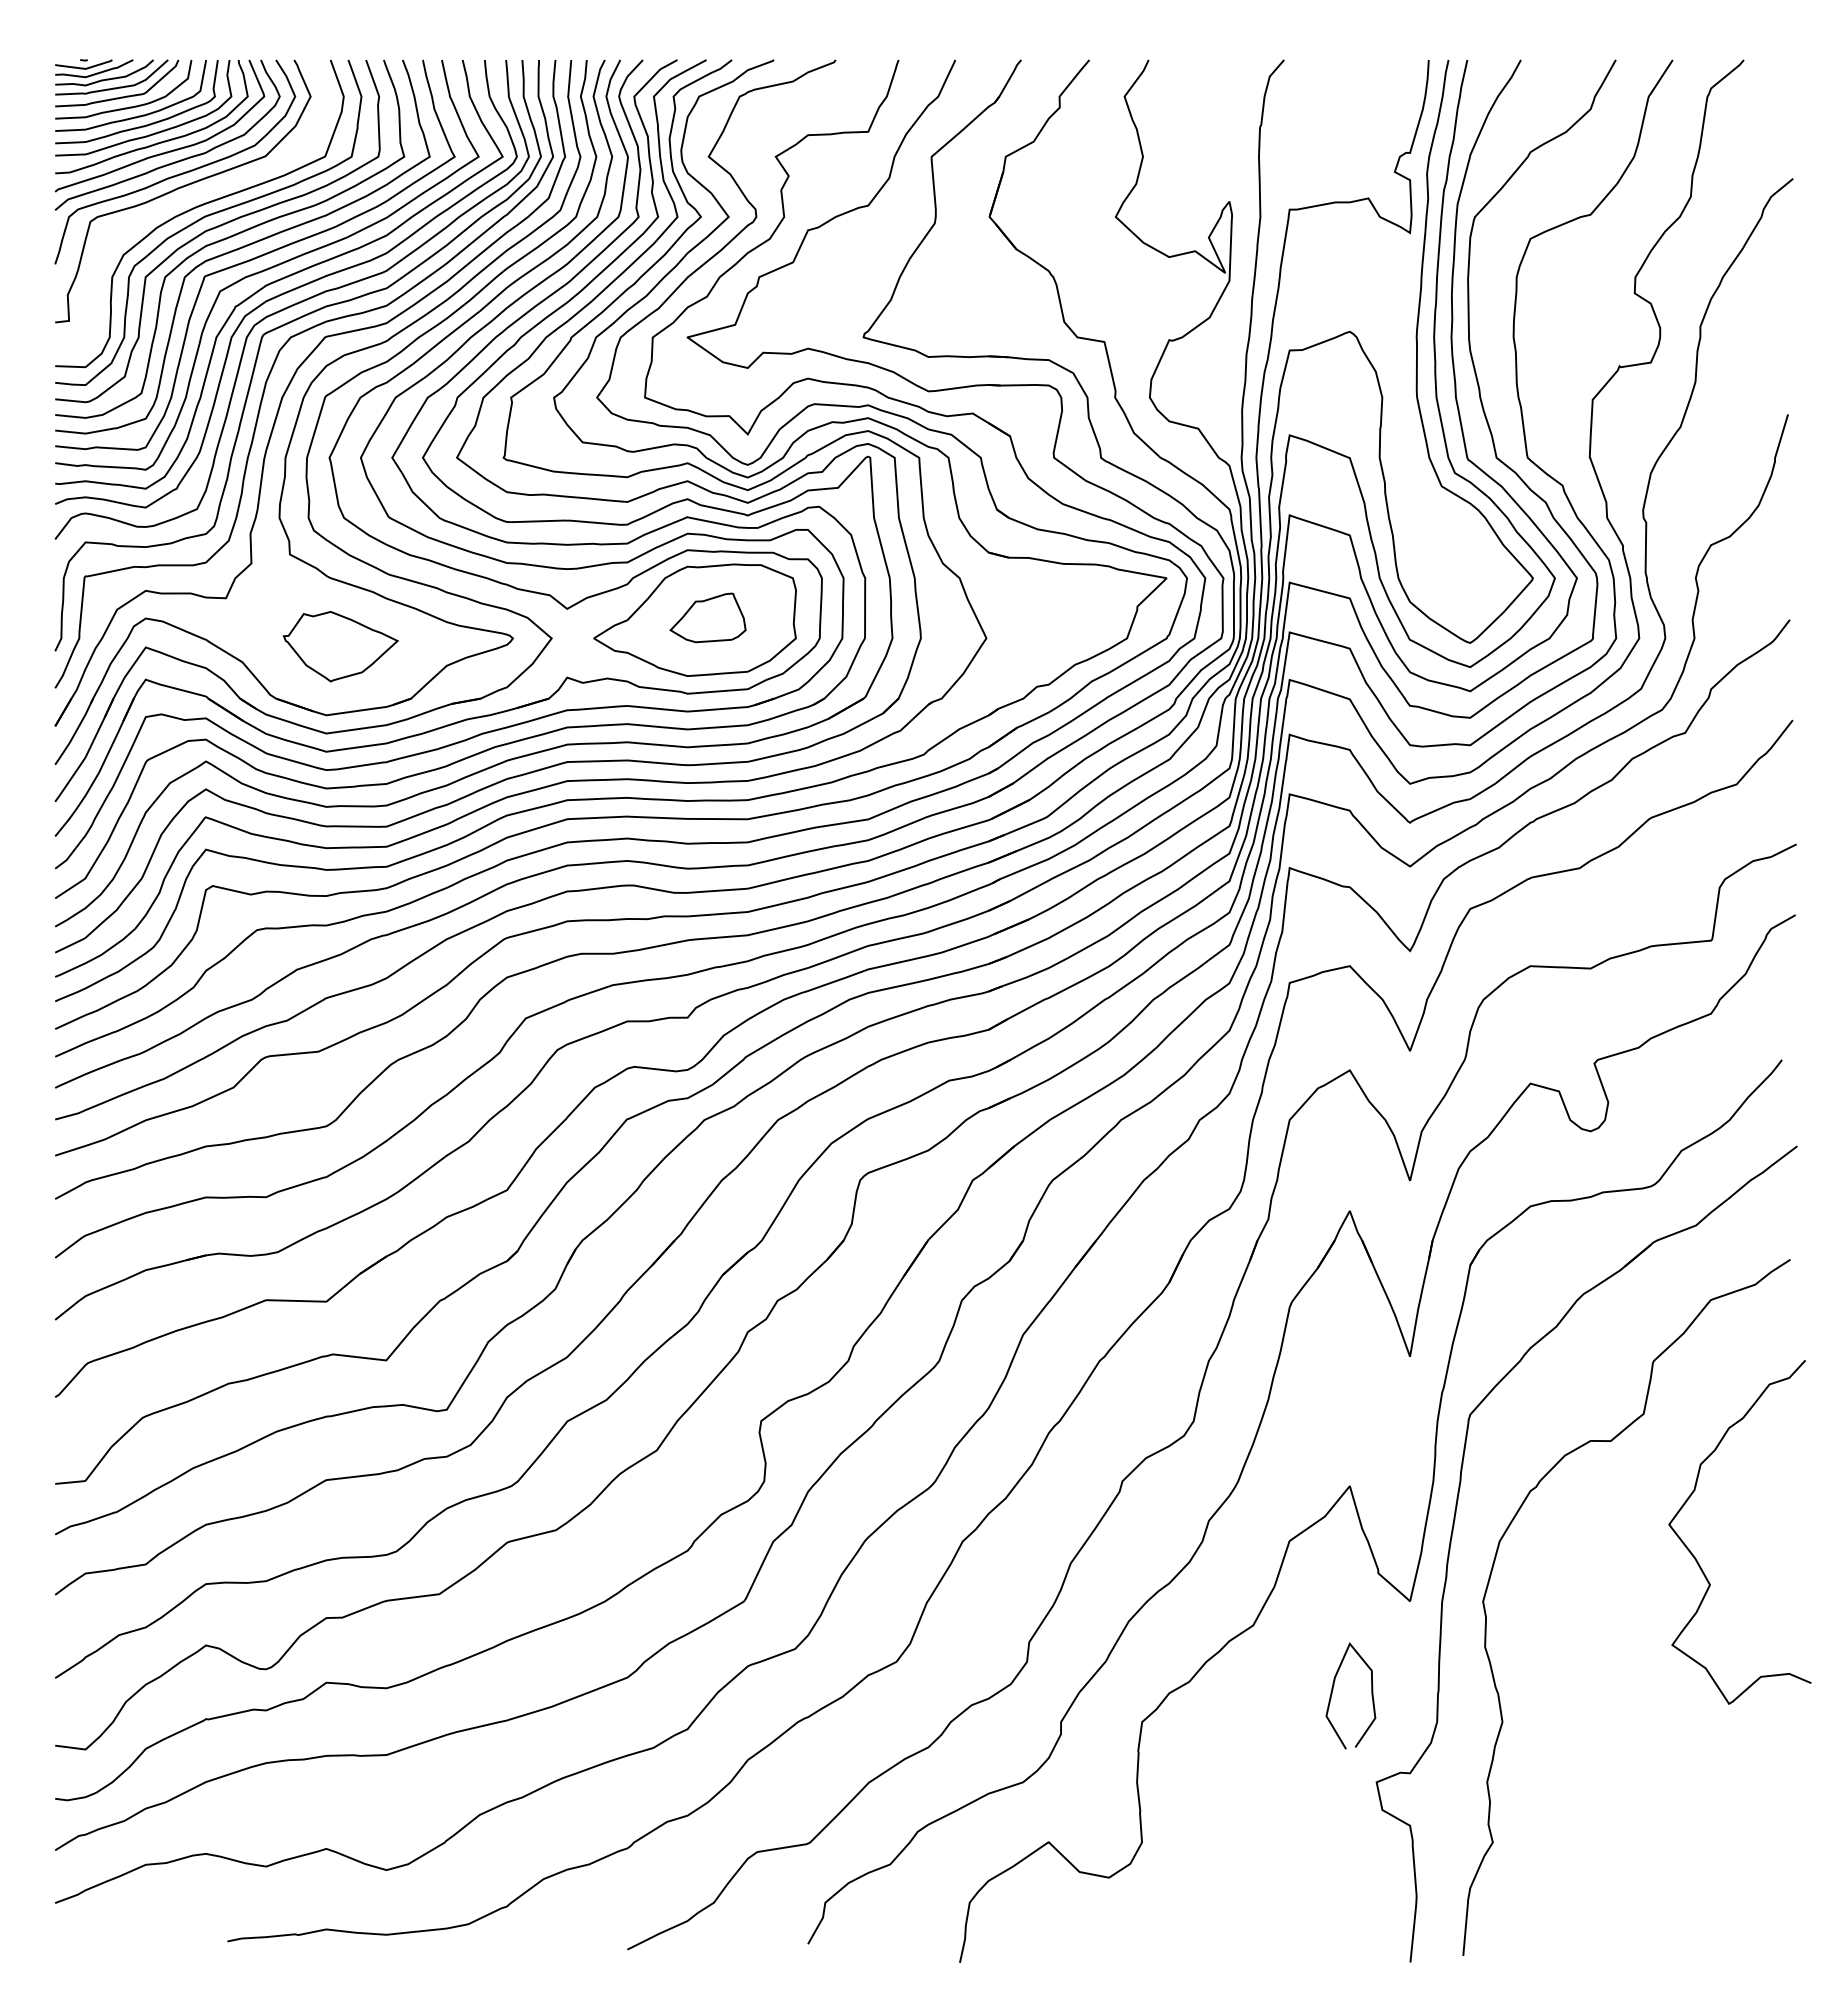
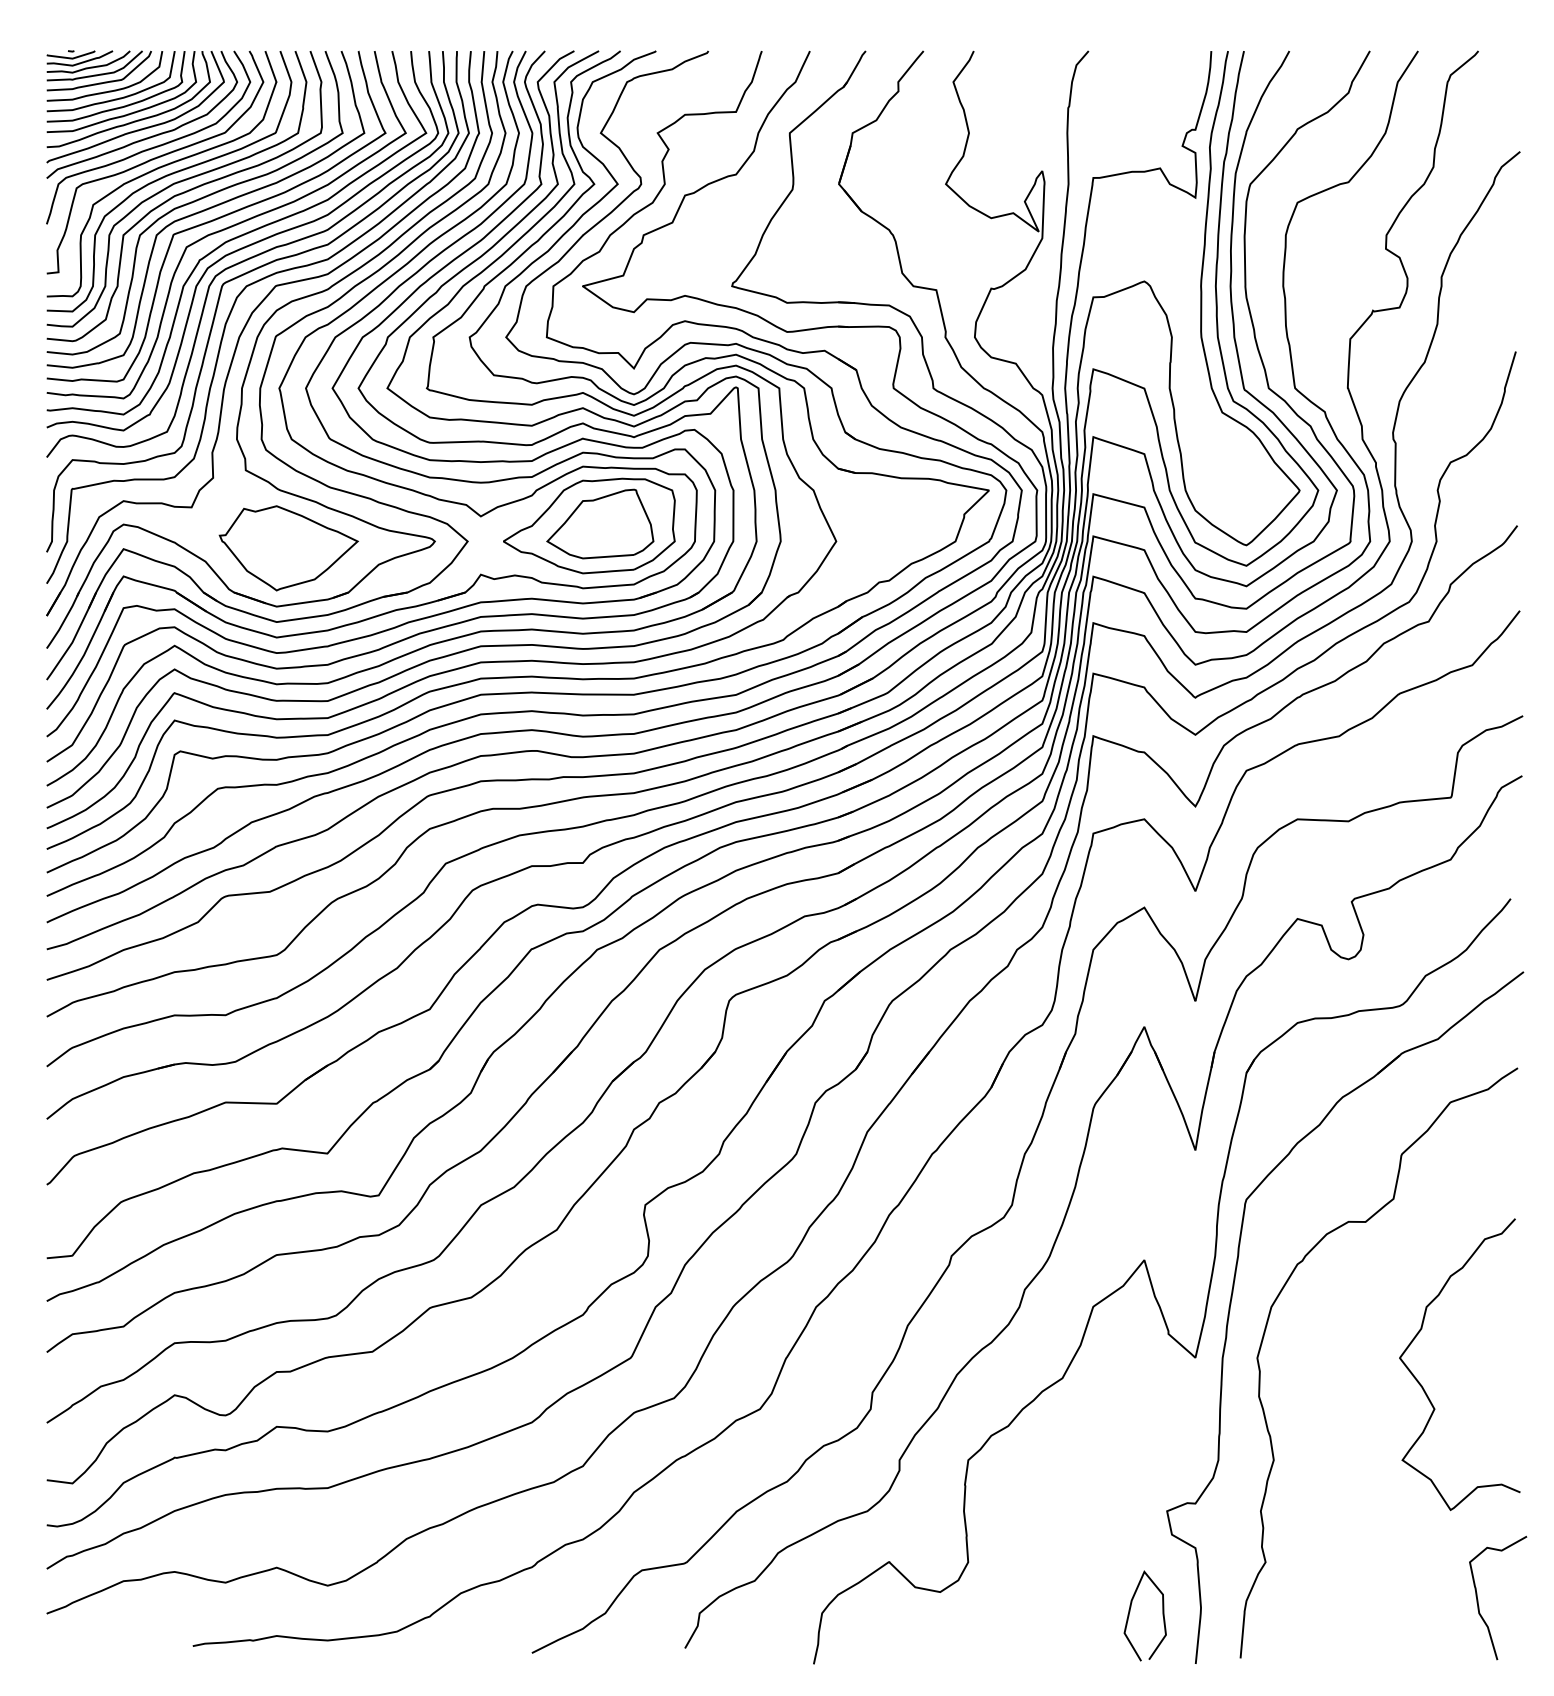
curve: (188, 198) -> (159, 168), added
part: (707, 617) -> (599, 523), size x1.67
part: (340, 646) -> (288, 548), size x1.43
curve: (1696, 1558) -> (1423, 1386), moved
curve: (1333, 1689) -> (1130, 1610), moved
curve: (1743, 1885) -> (1478, 1598), added

